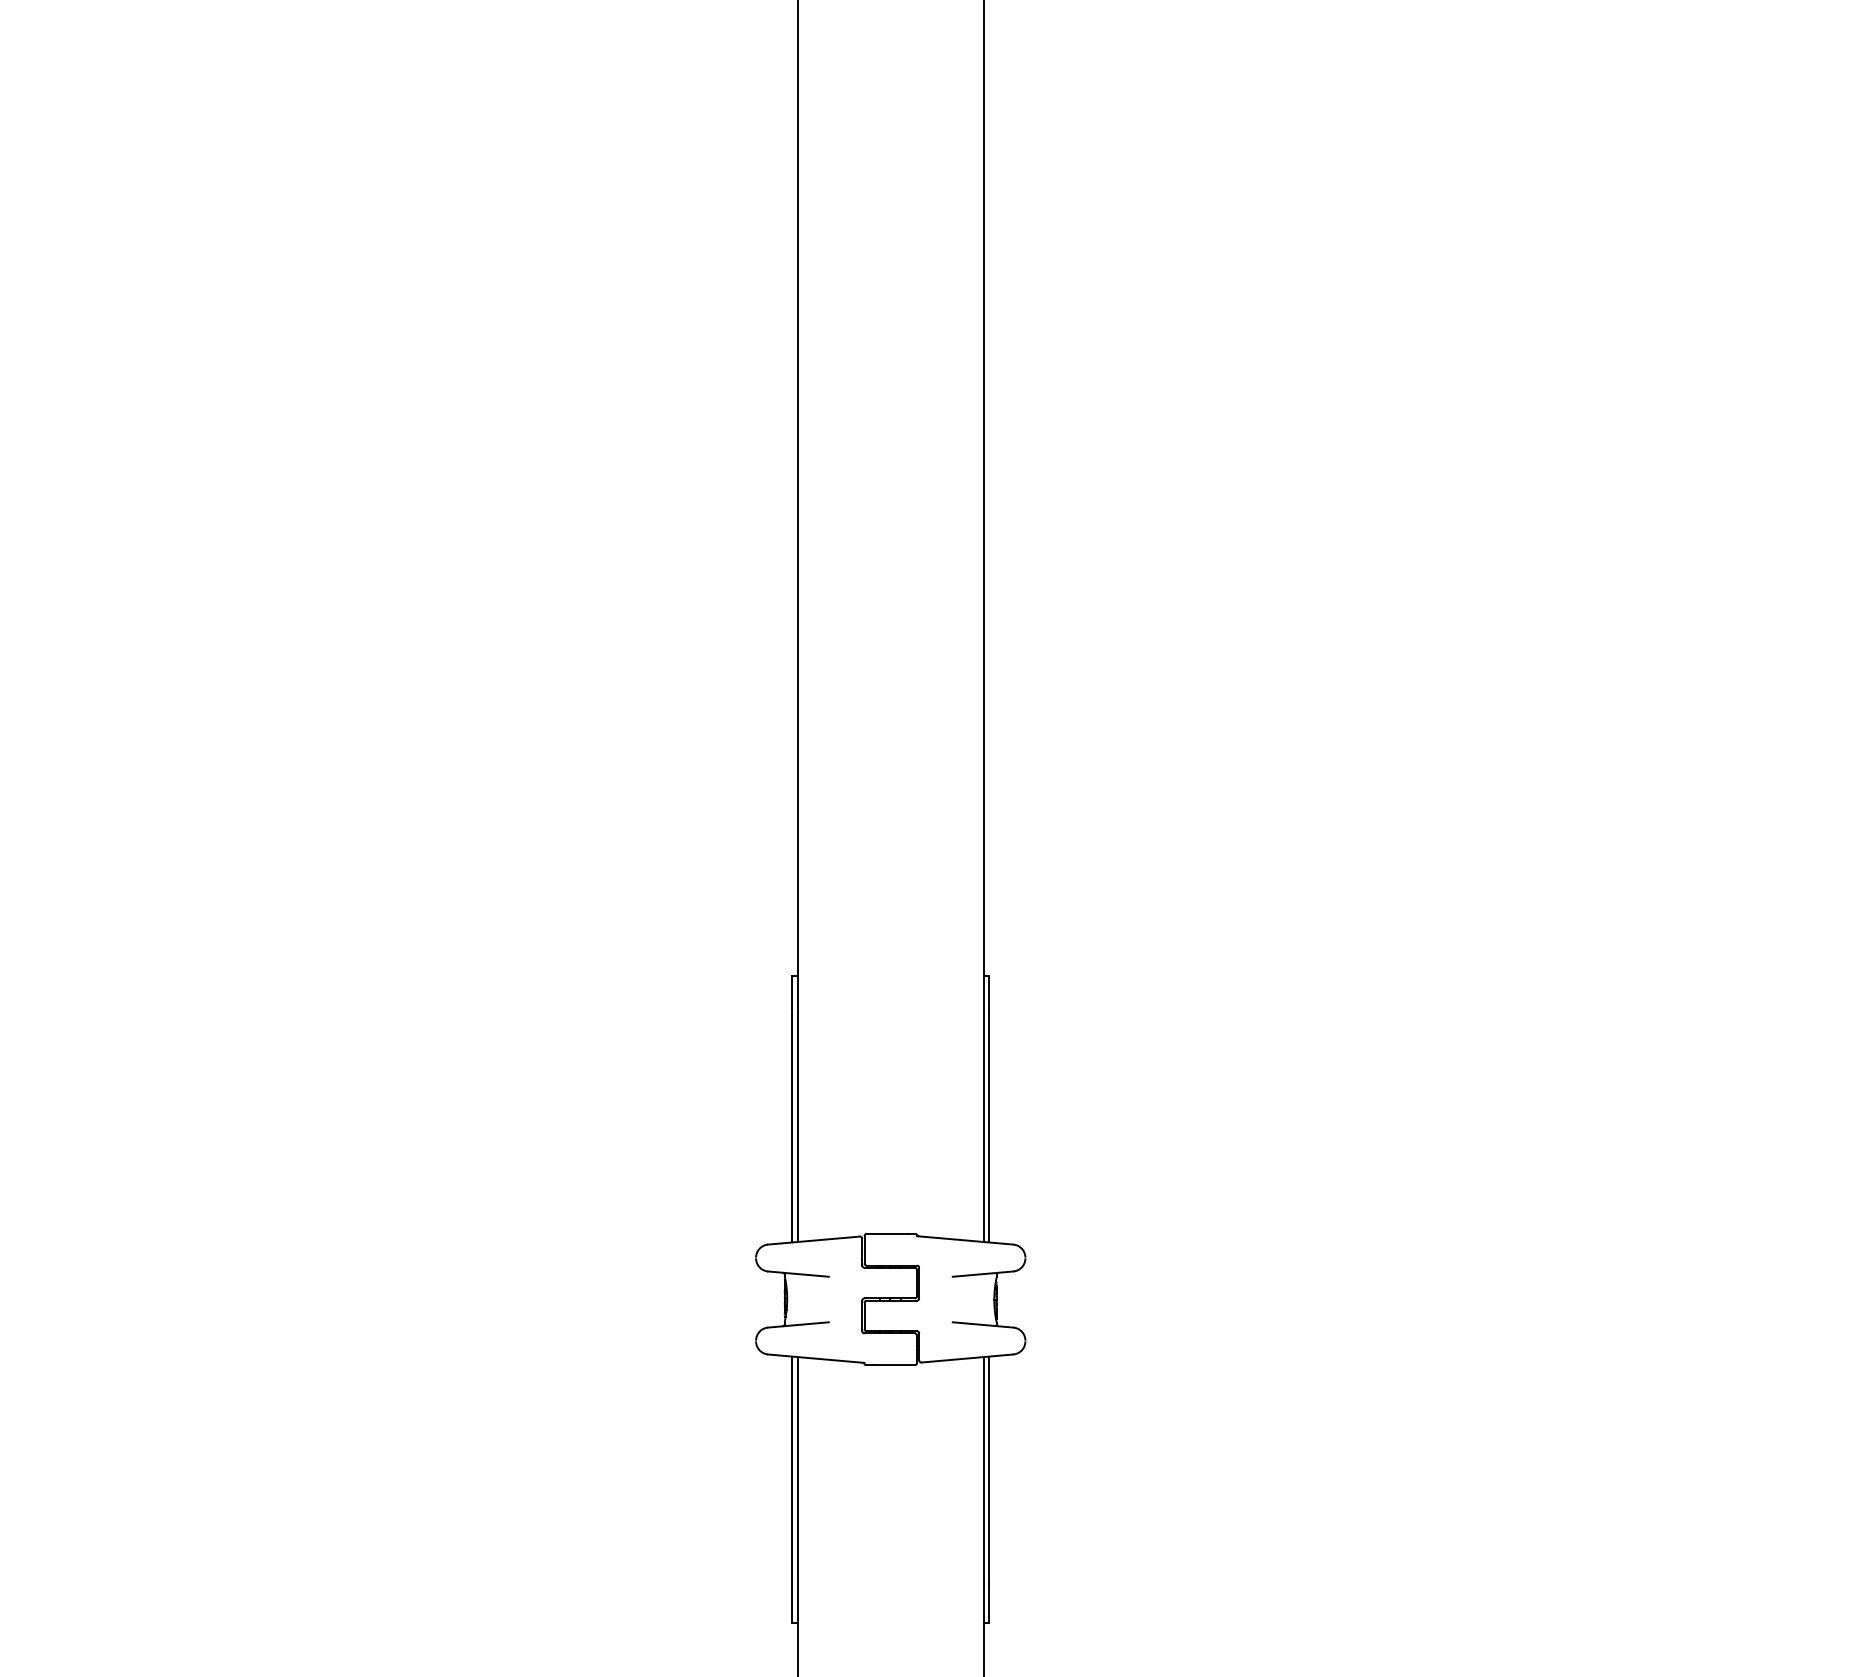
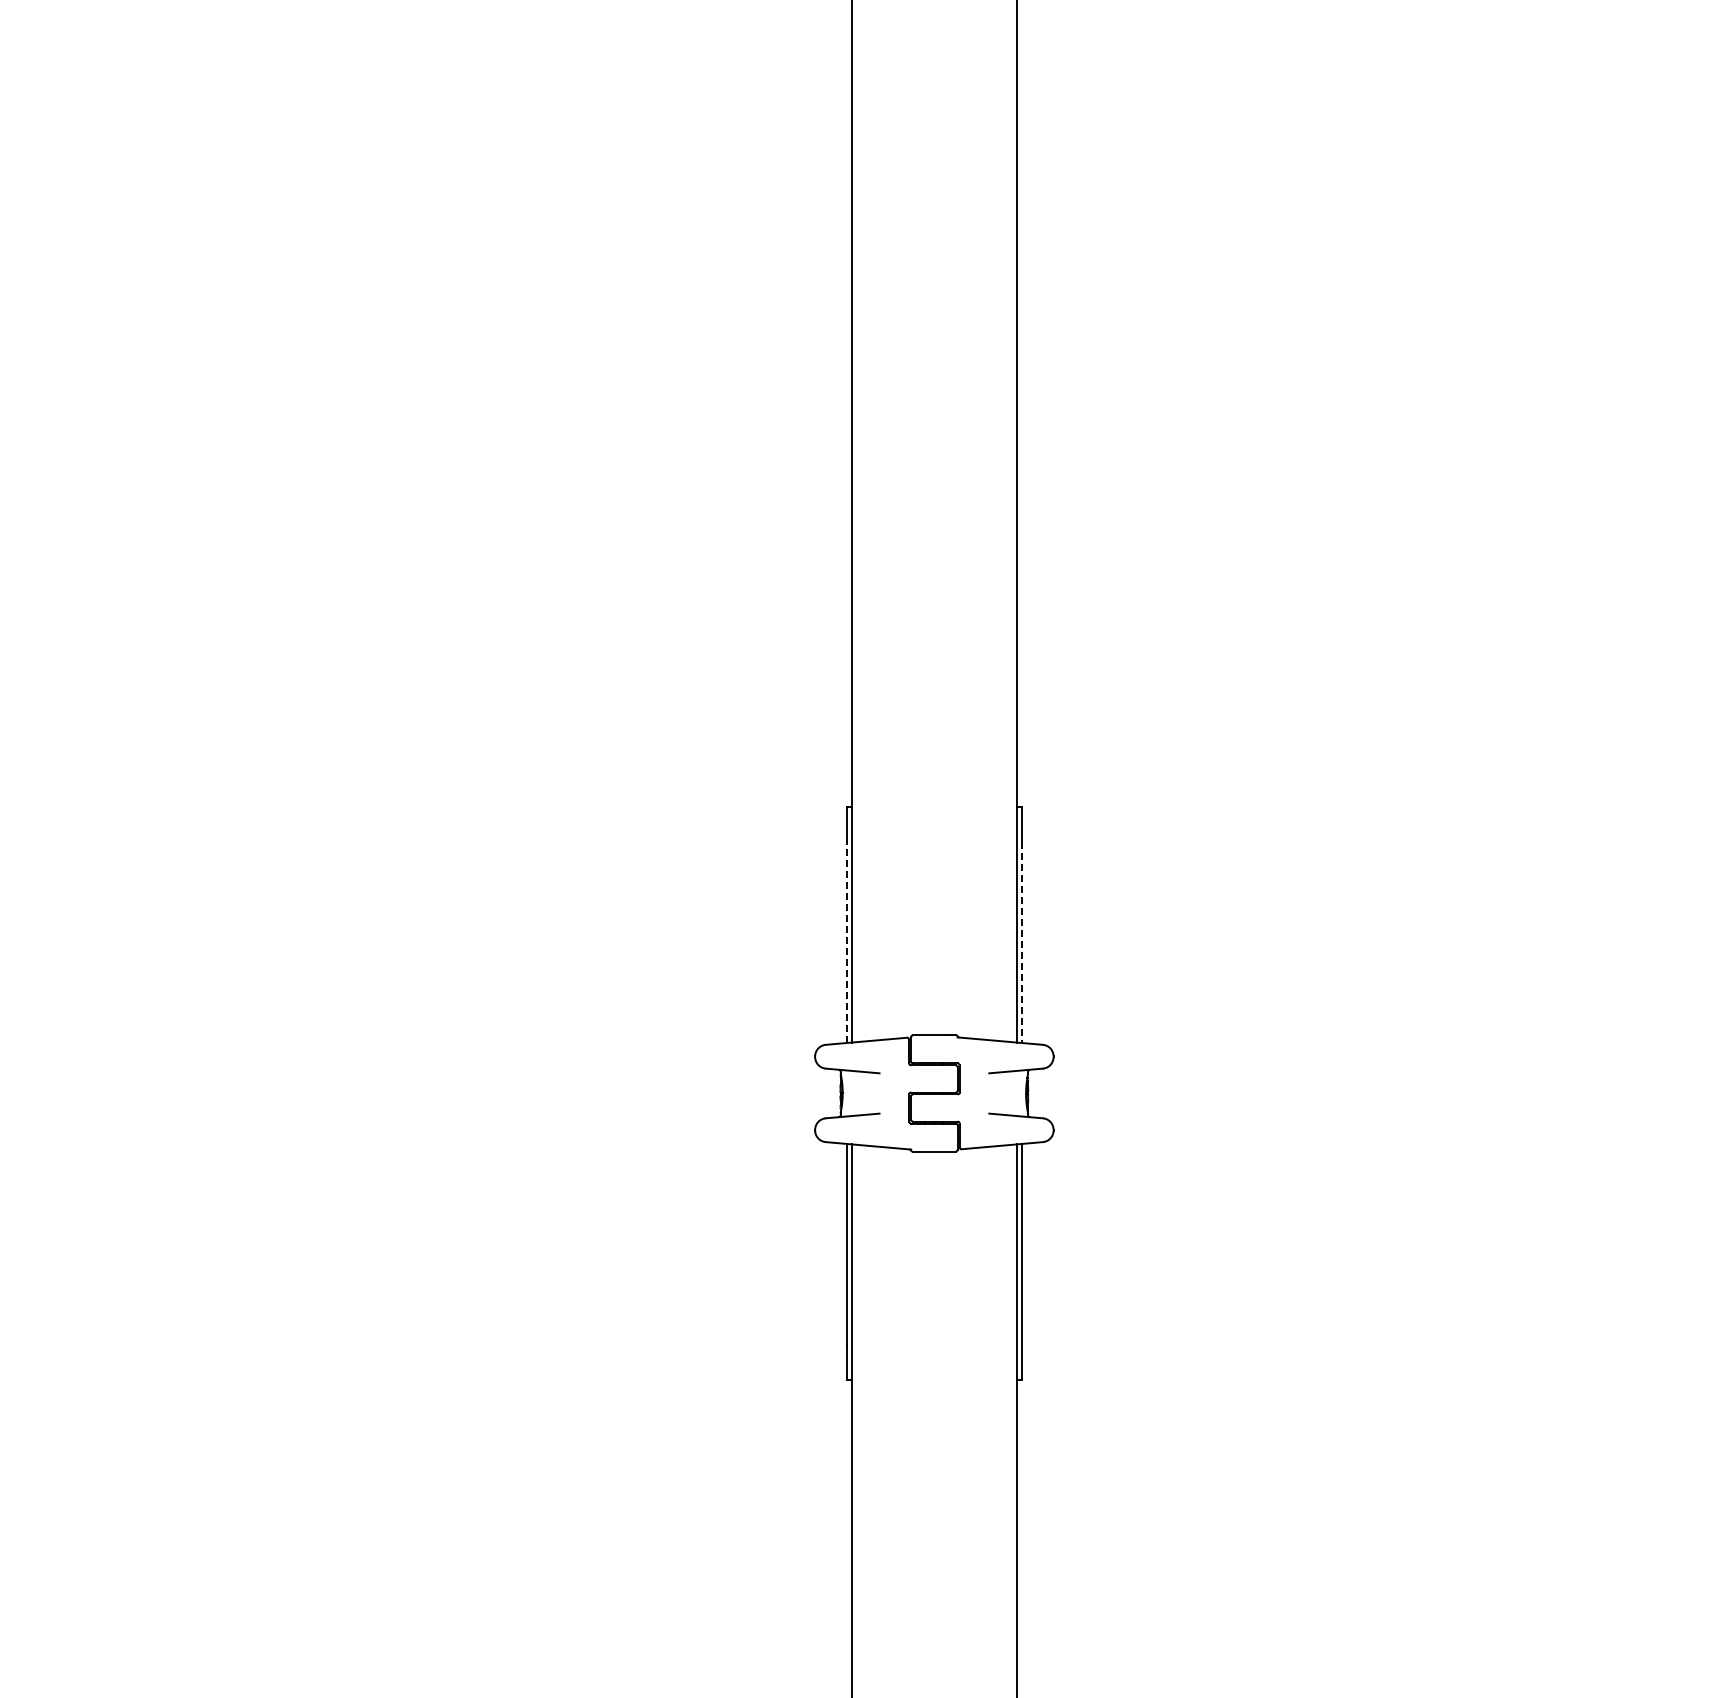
line: (792, 1128) -> (847, 942), solid -> dashed
line: (989, 1128) -> (1021, 942), solid -> dashed

